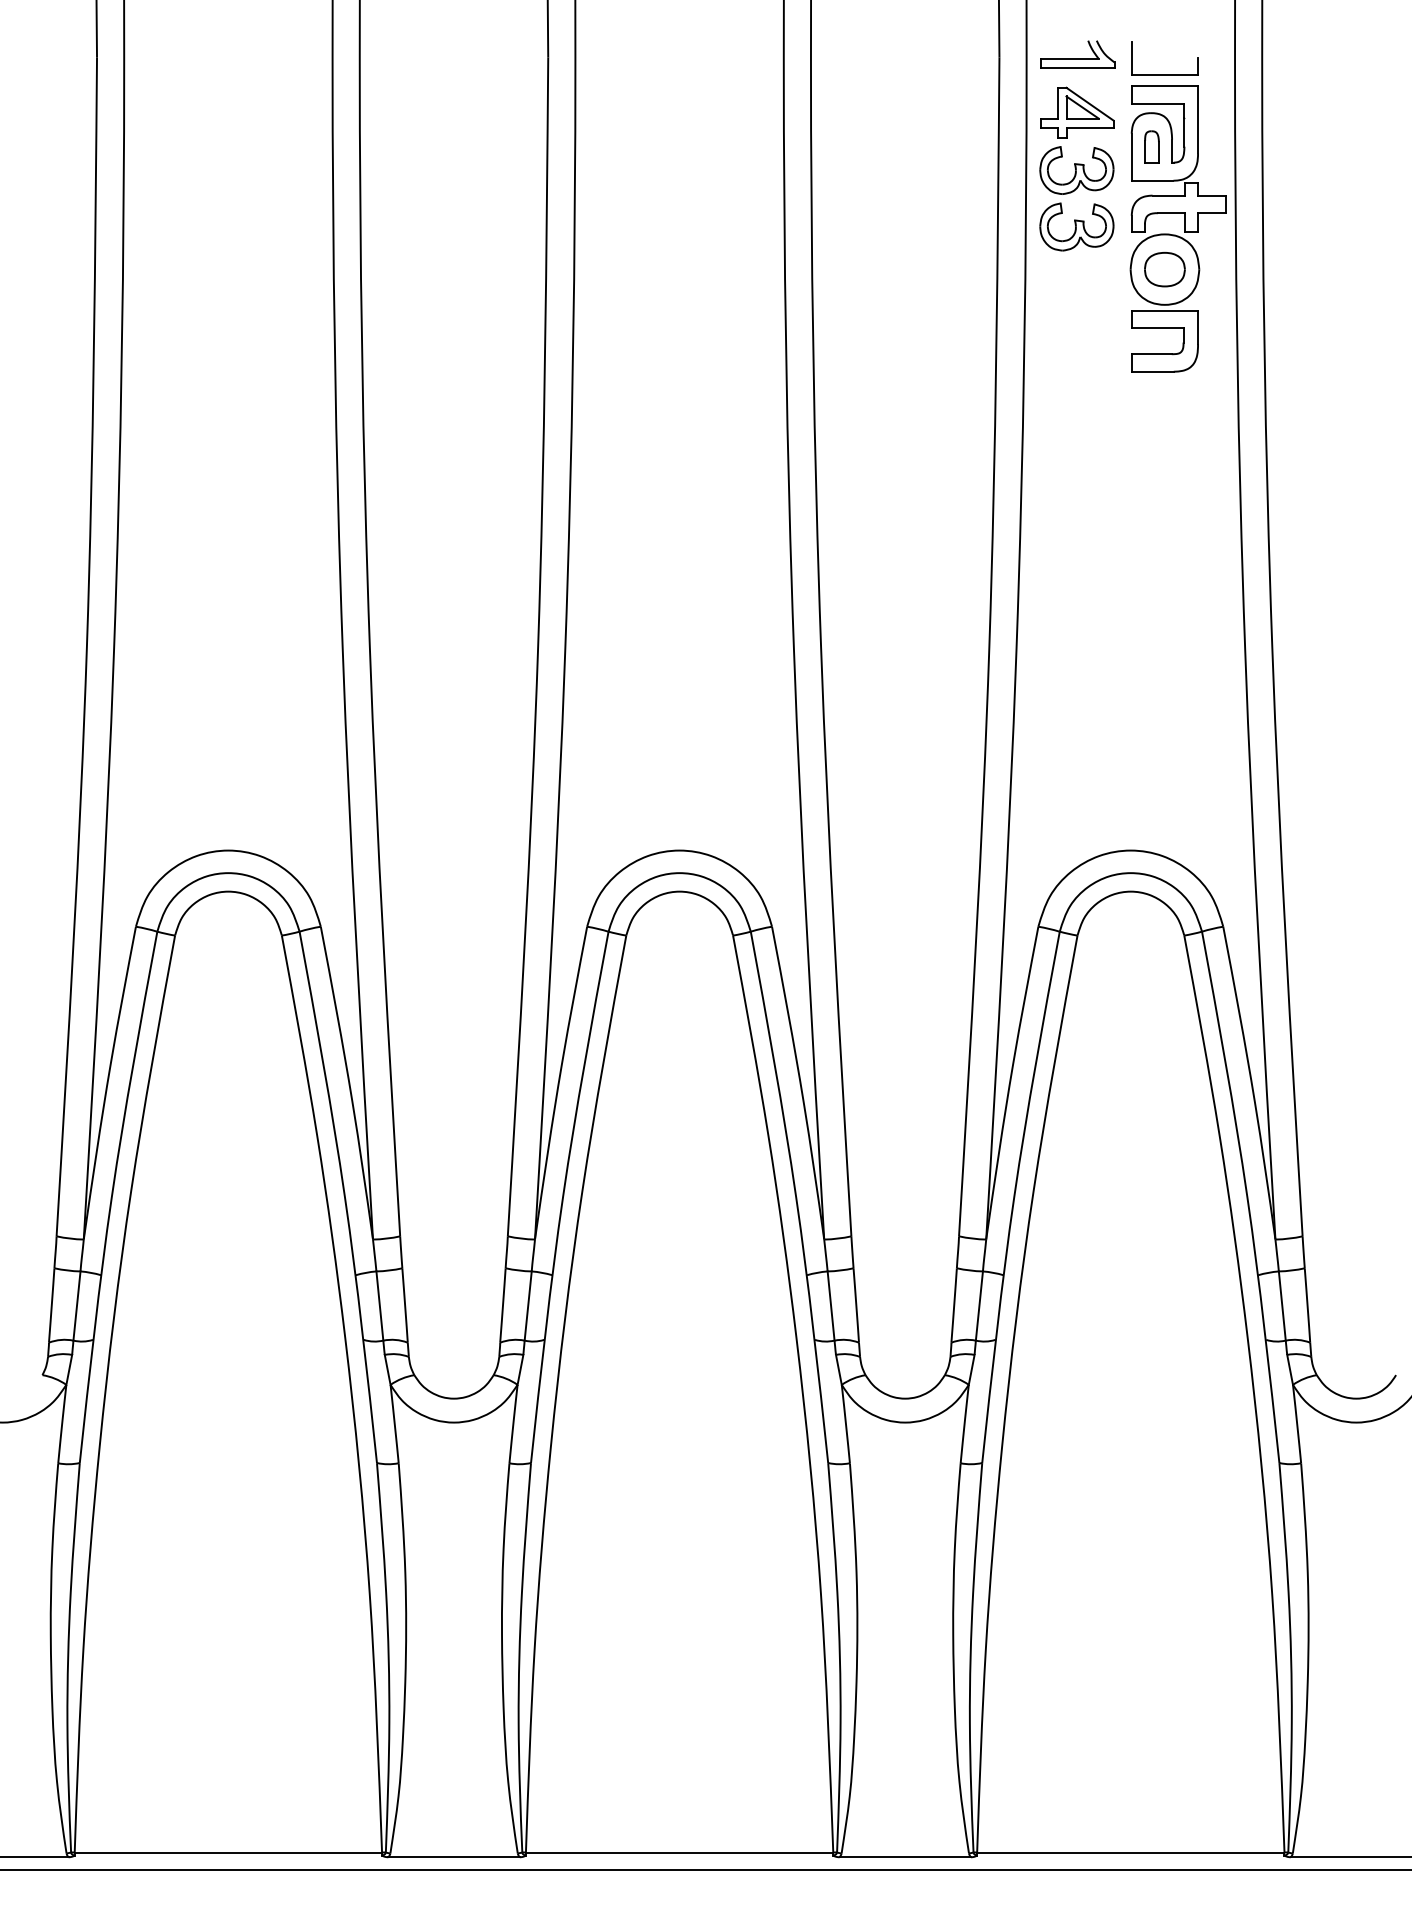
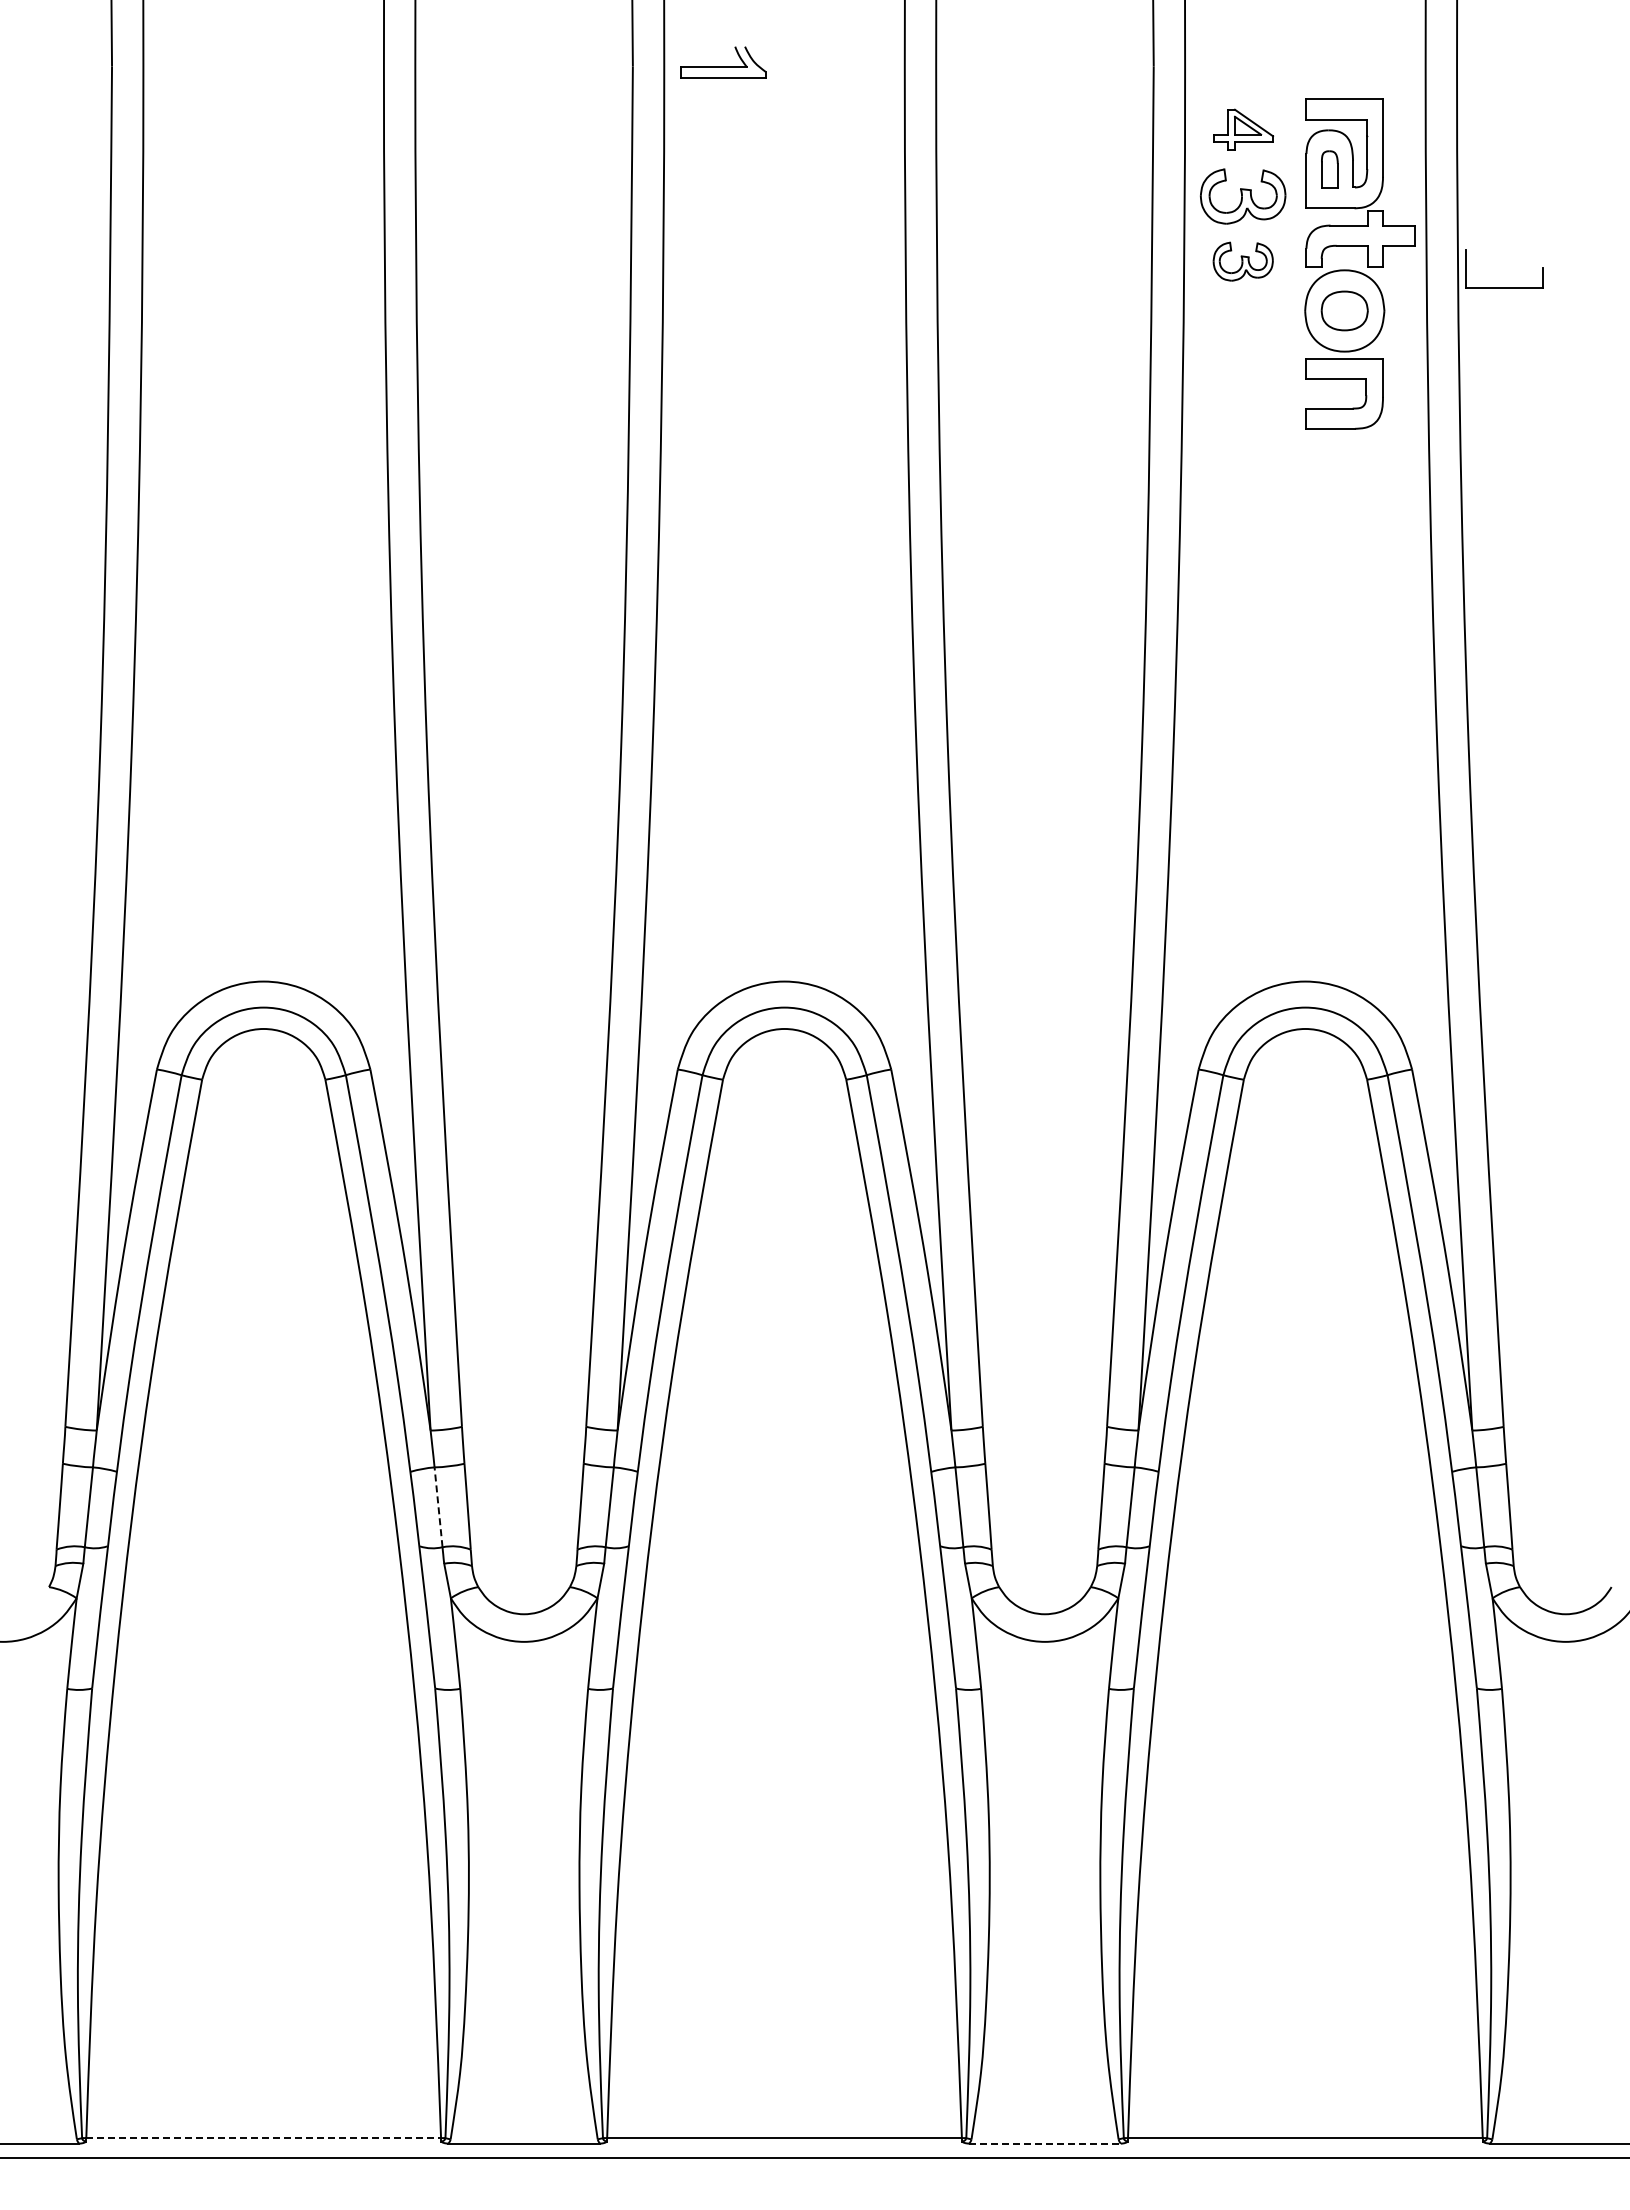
part: (1078, 54) -> (723, 62), moved
part: (1164, 74) -> (1504, 287), moved
part: (1077, 112) -> (1243, 129), size x0.7
part: (1077, 226) -> (1243, 261), size x0.7
line: (379, 1305) -> (438, 1506), solid -> dashed
line: (229, 1852) -> (264, 2138), solid -> dashed
line: (905, 1857) -> (1045, 2143), solid -> dashed

